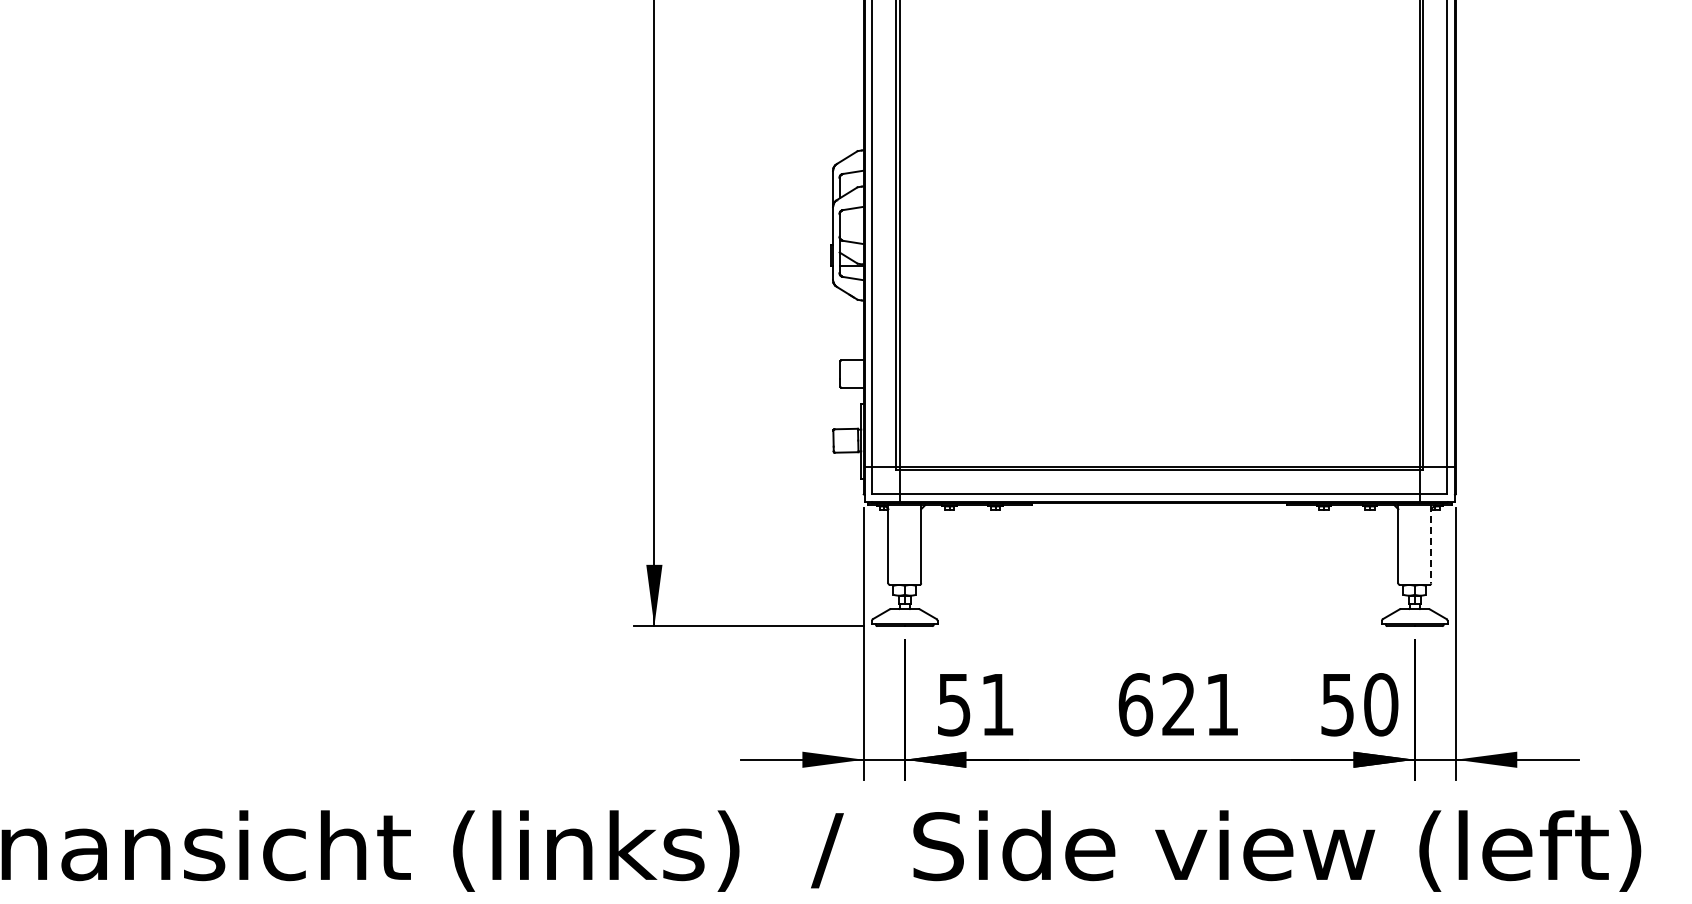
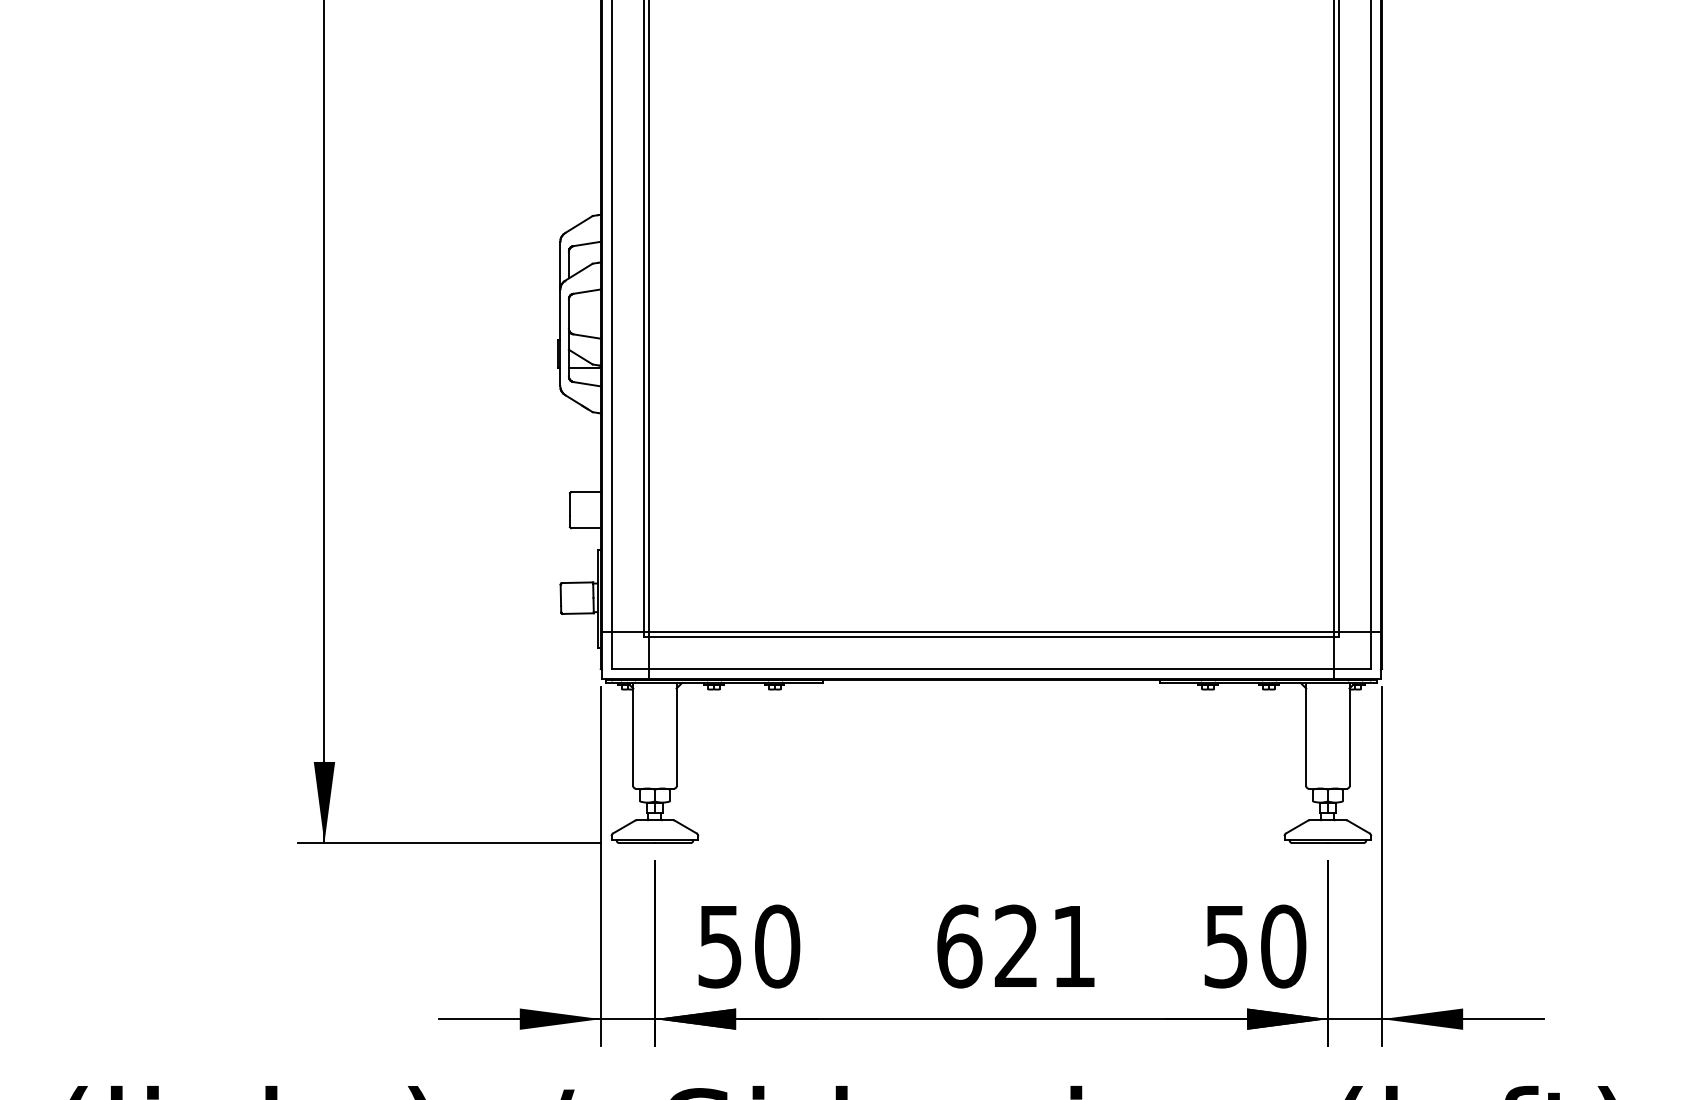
line: (1431, 544) -> (1349, 735), dashed -> solid
text: (997, 704) -> (777, 946), 51 -> 50

